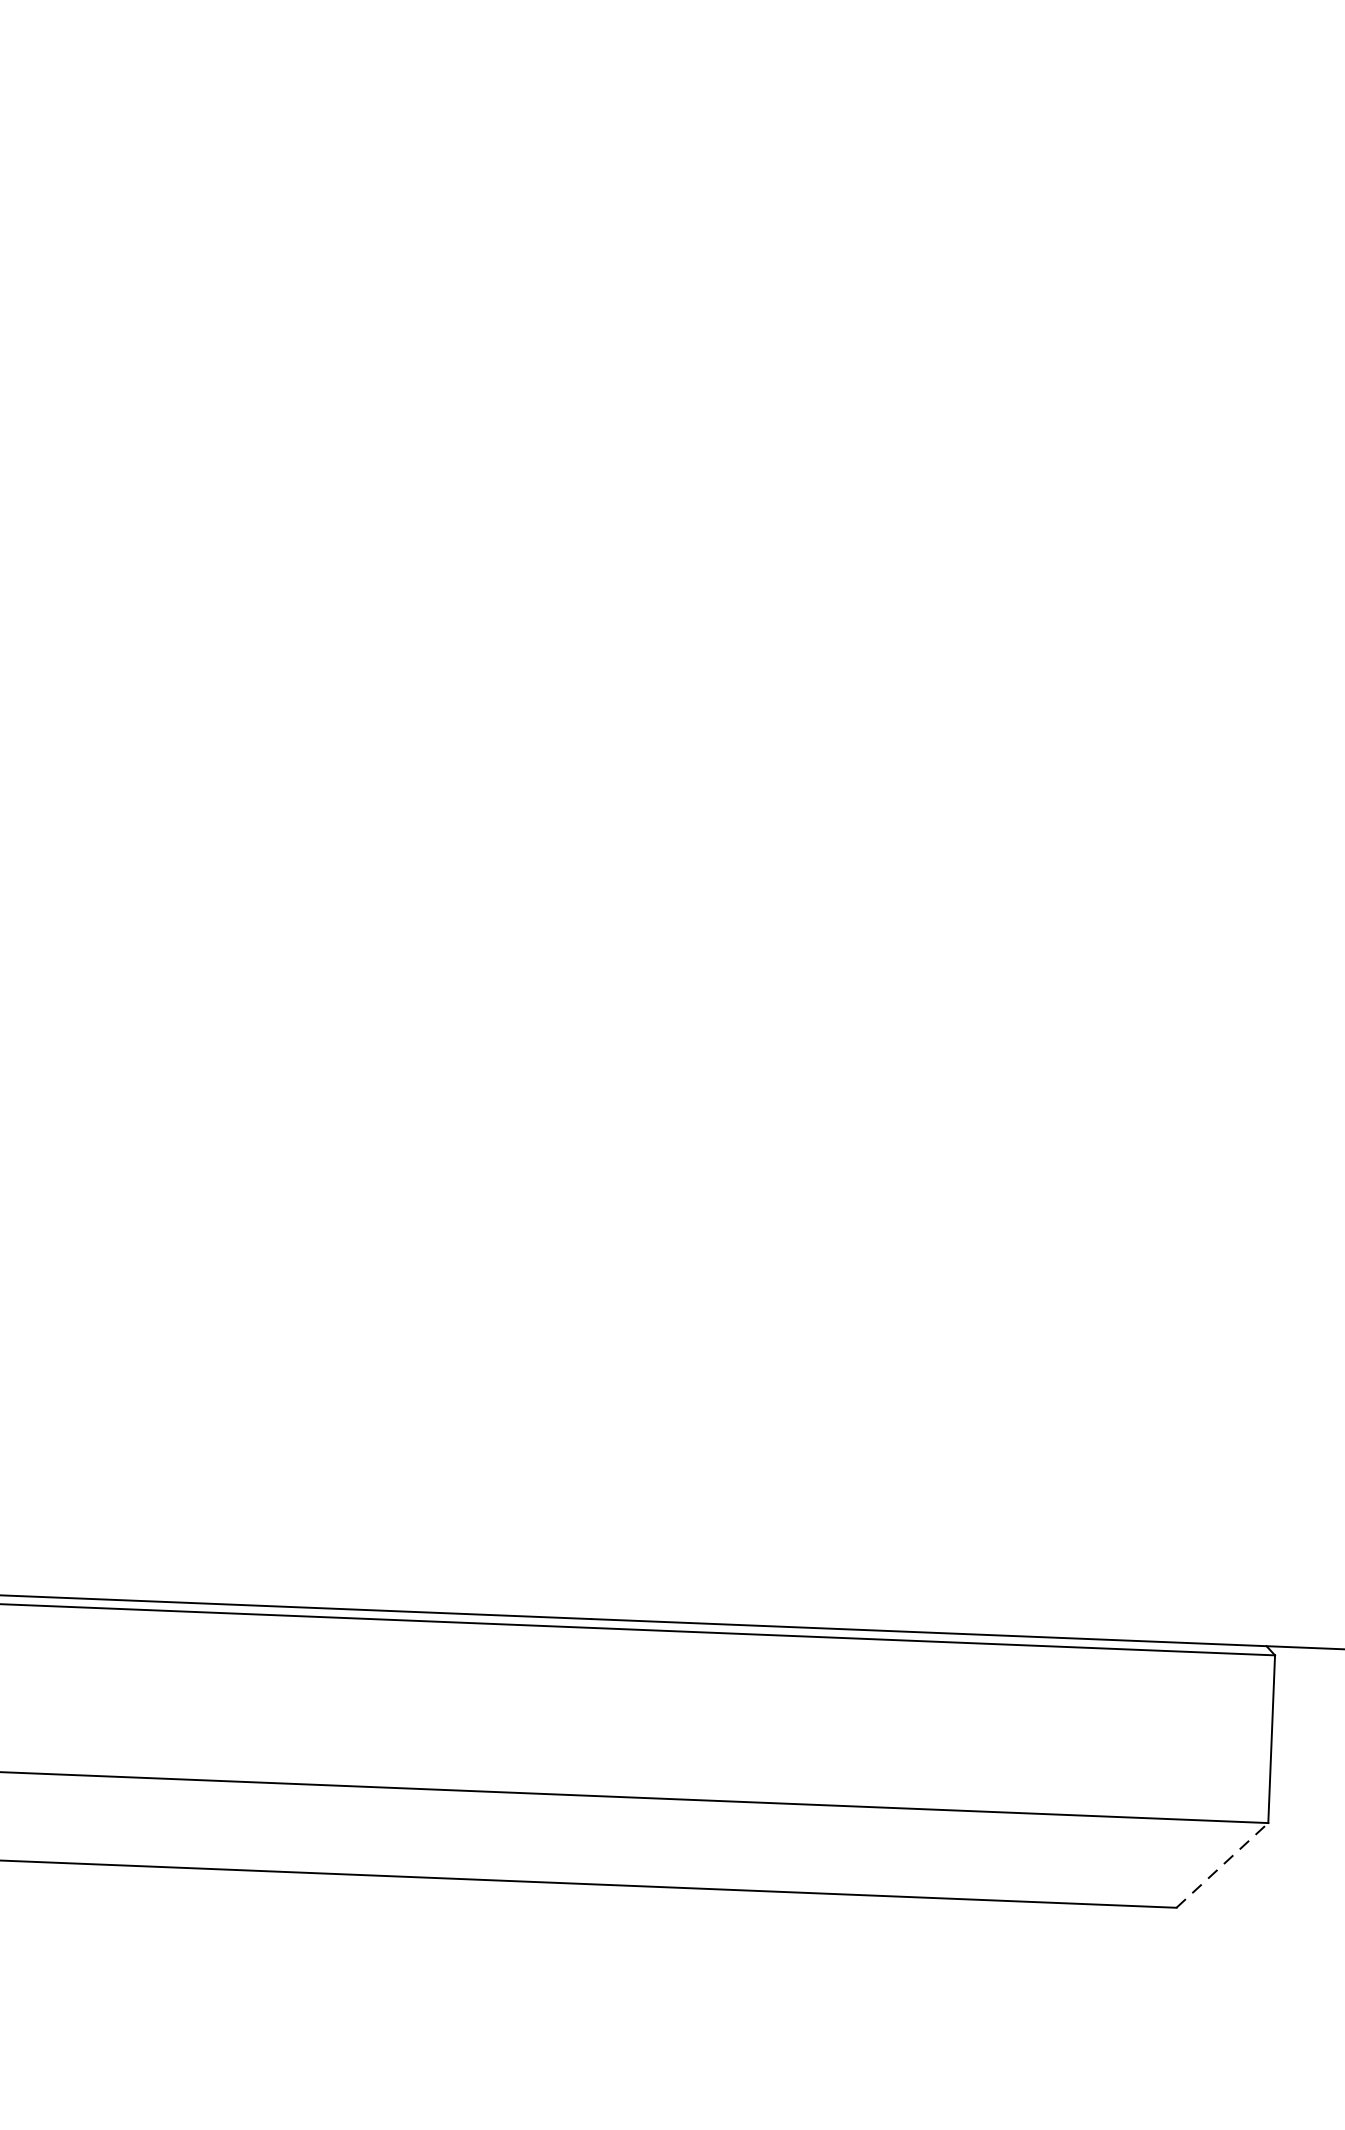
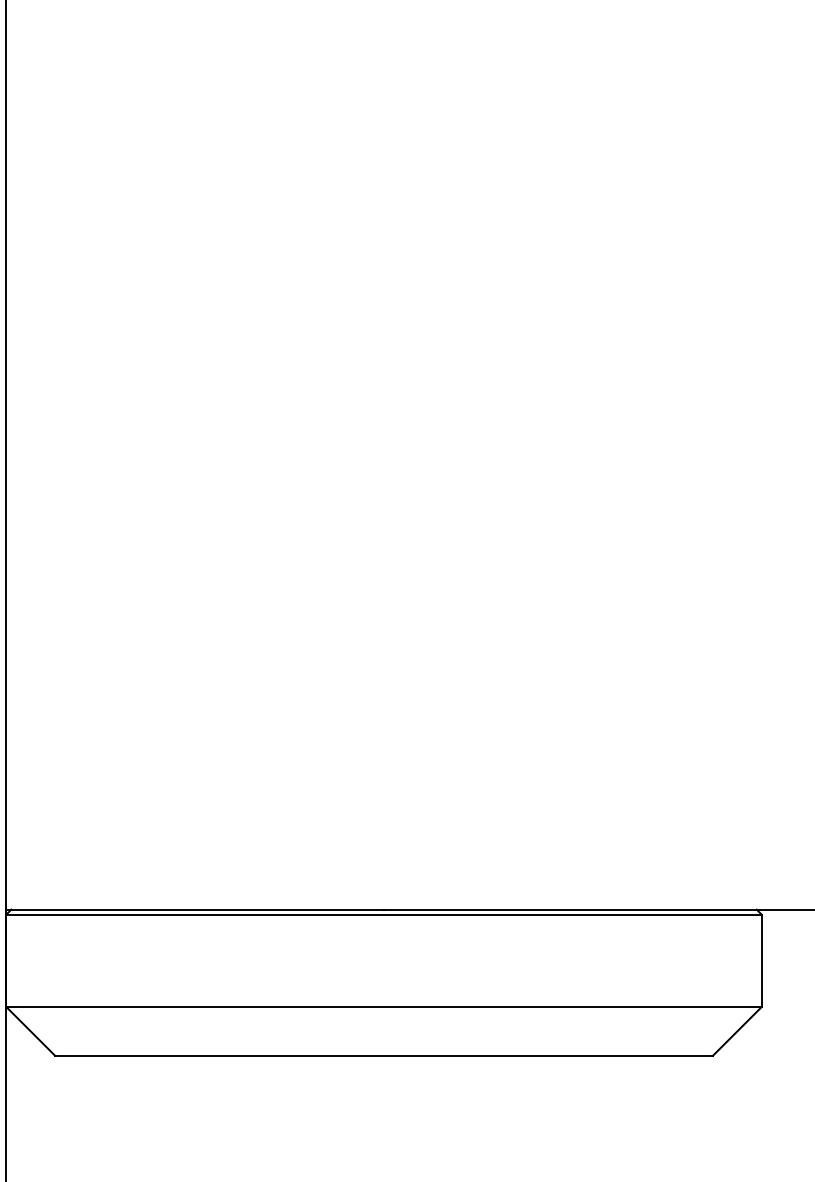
line: (1222, 1865) -> (737, 1031), dashed -> solid

